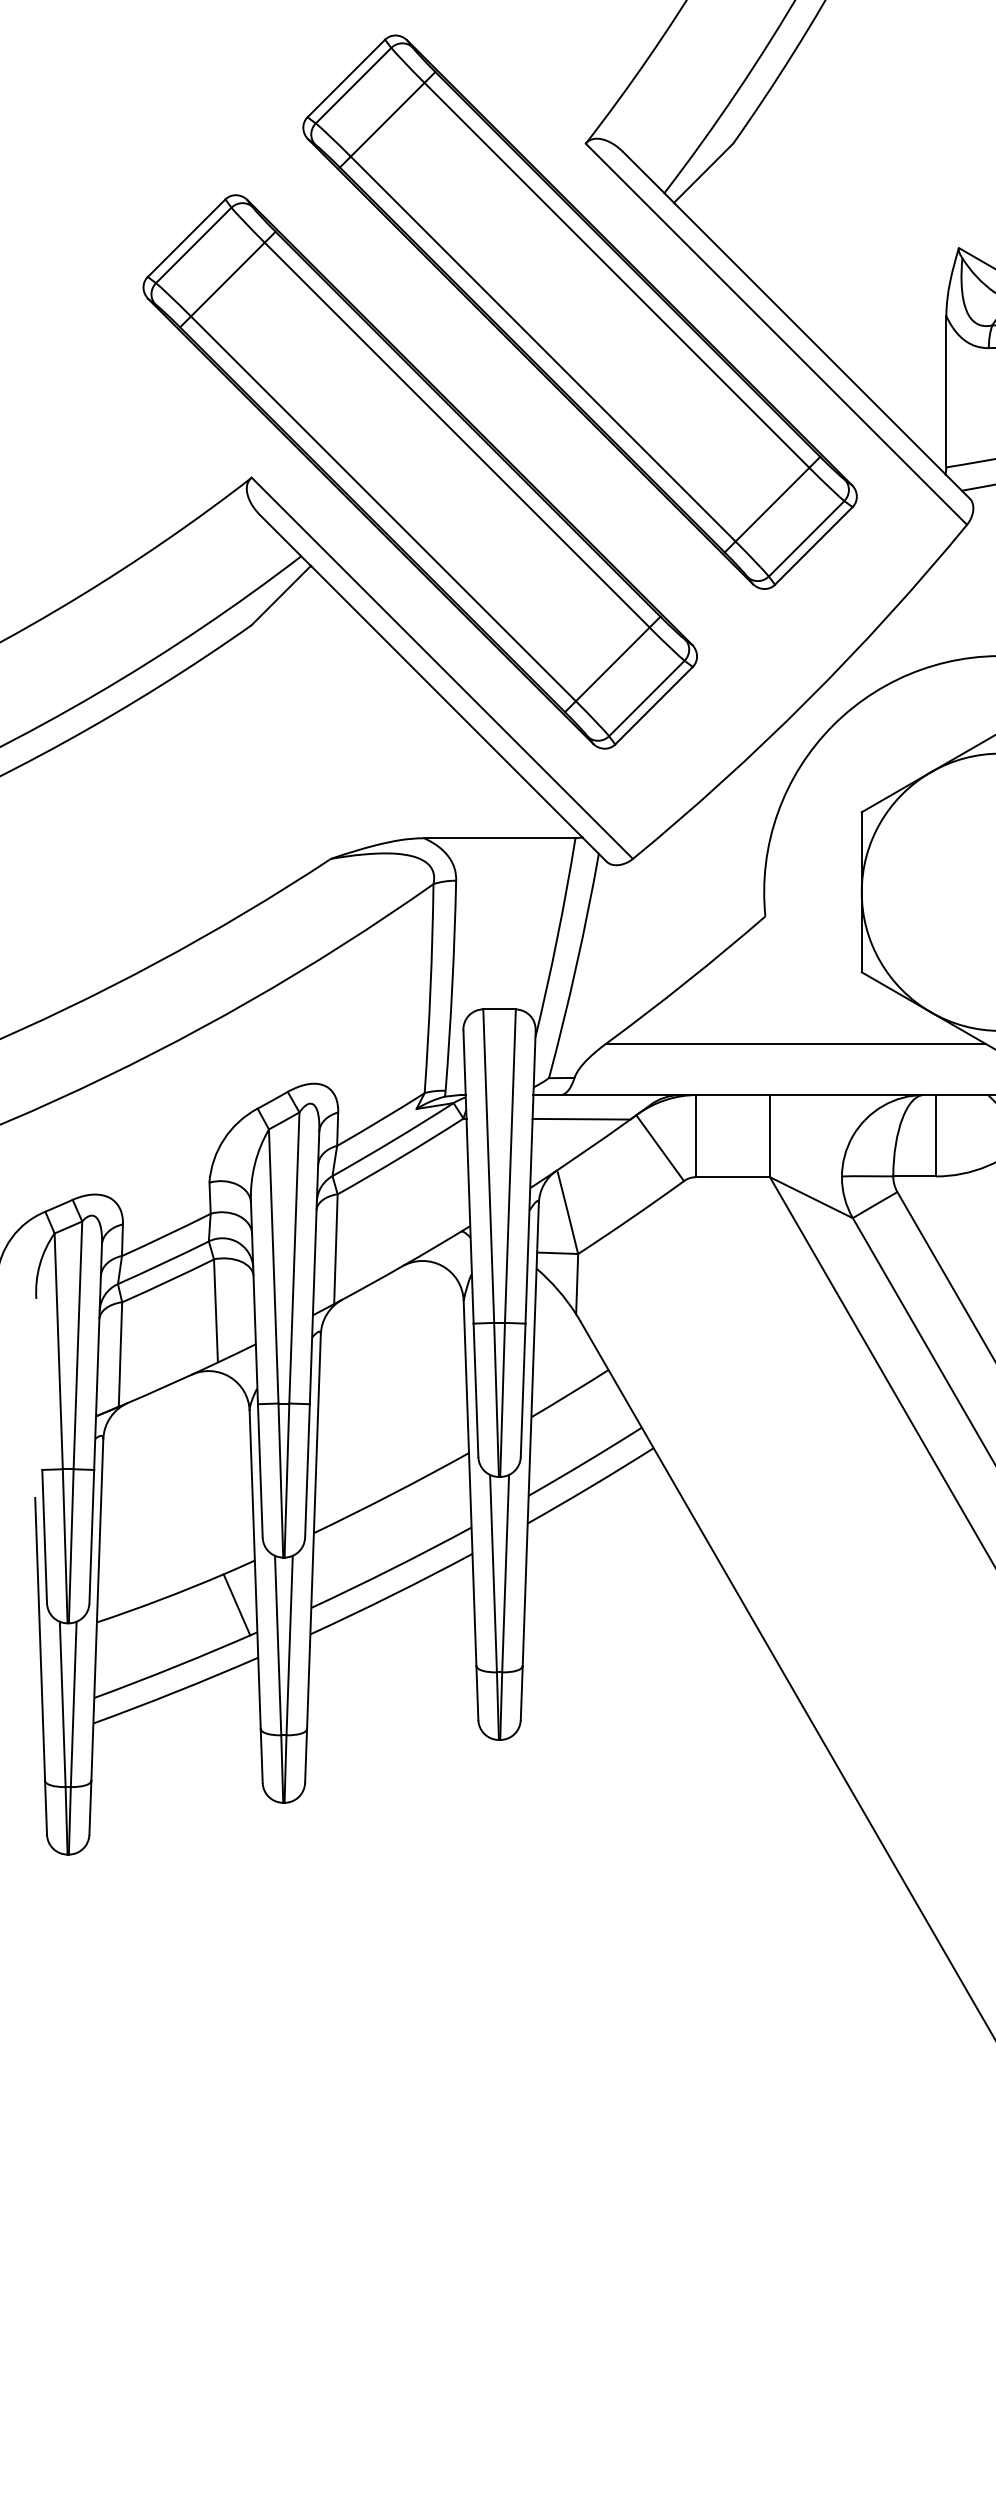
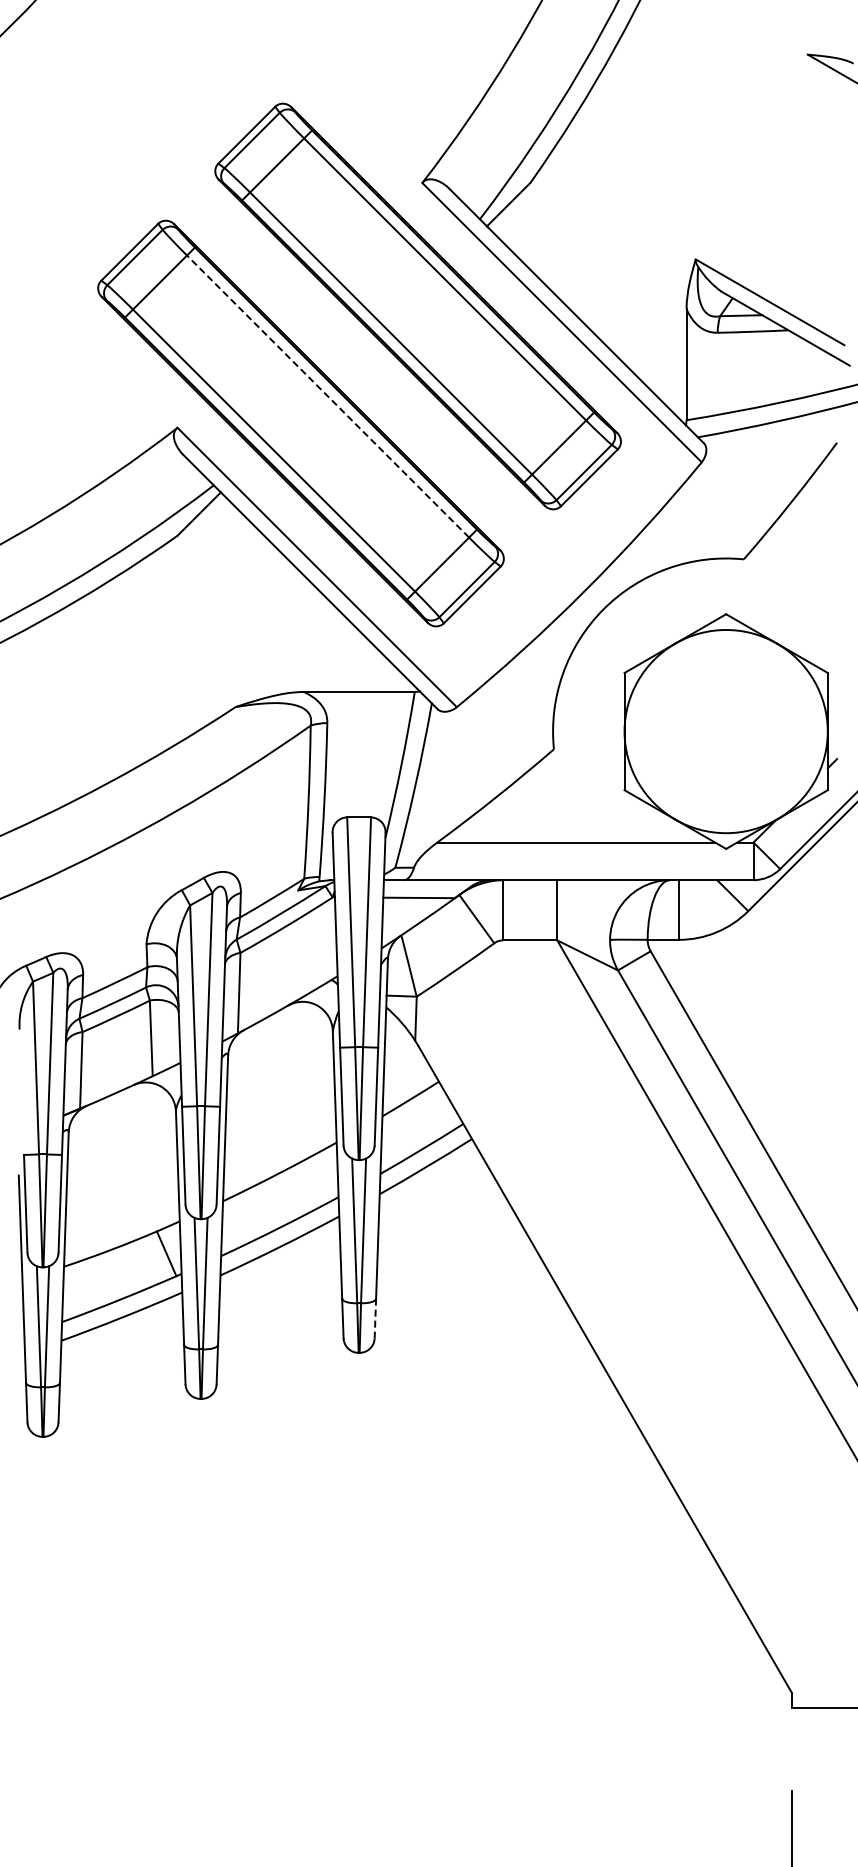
line: (456, 435) -> (327, 396), solid -> dashed
line: (521, 1693) -> (375, 1318), solid -> dashed

